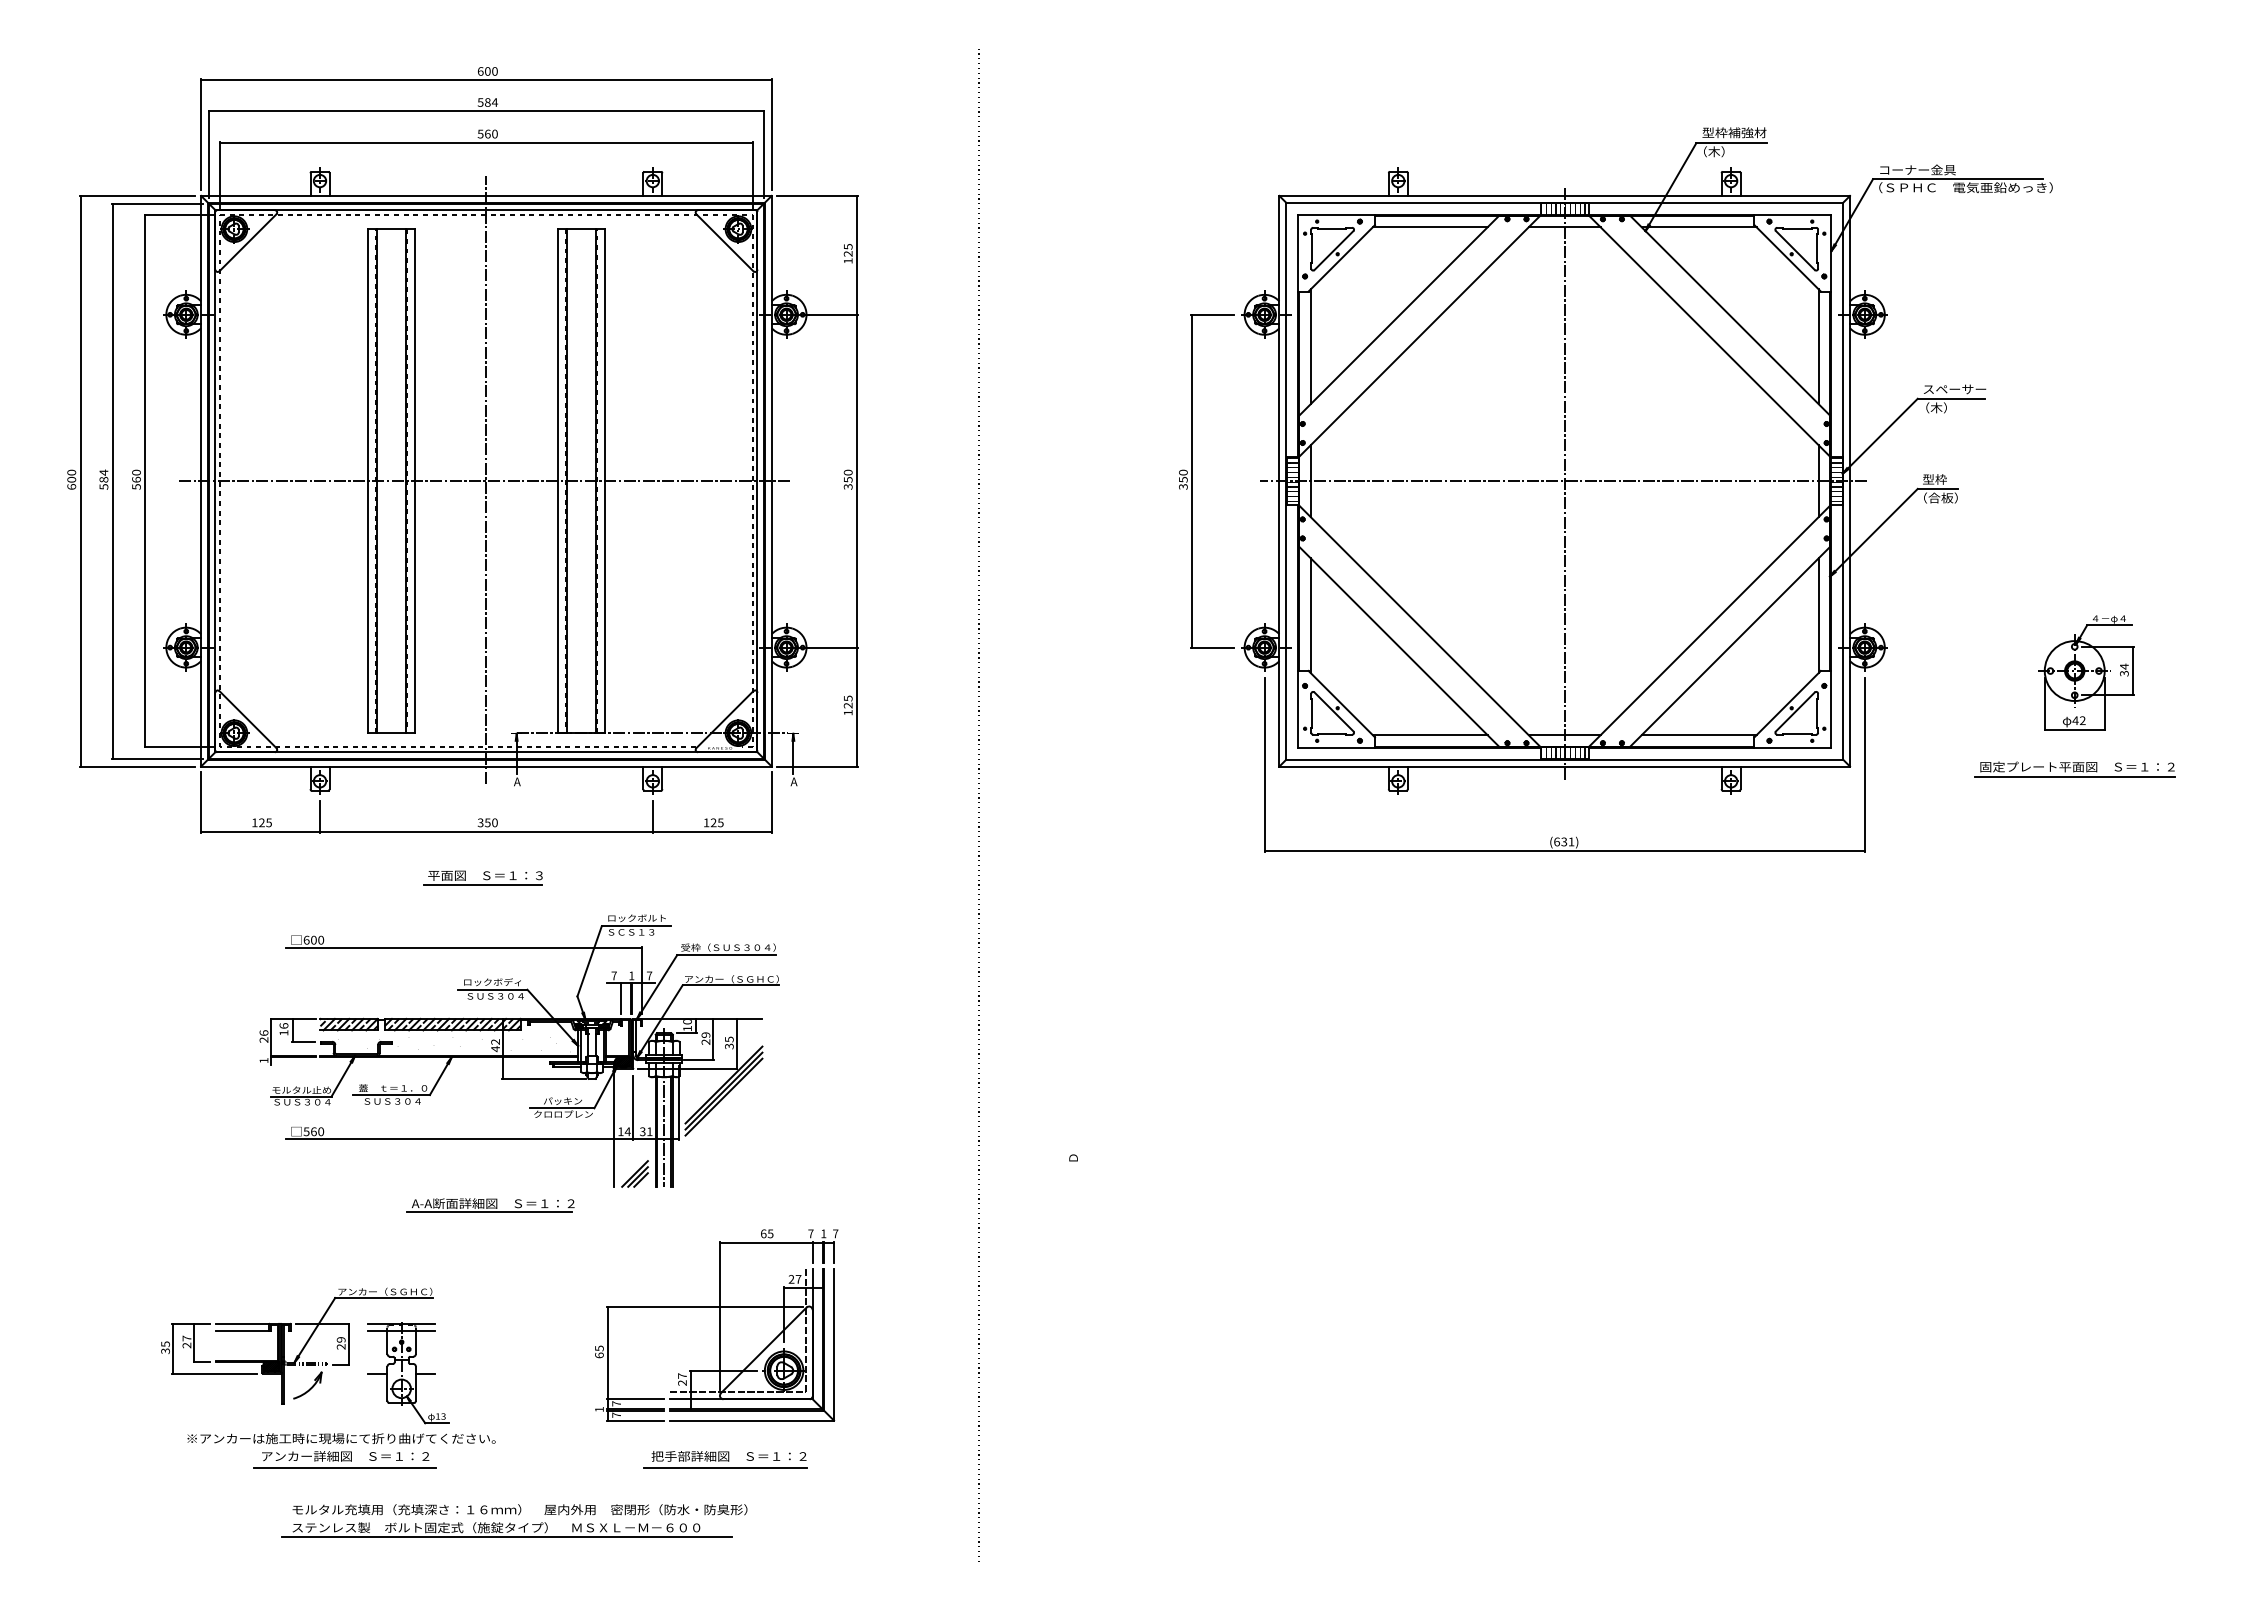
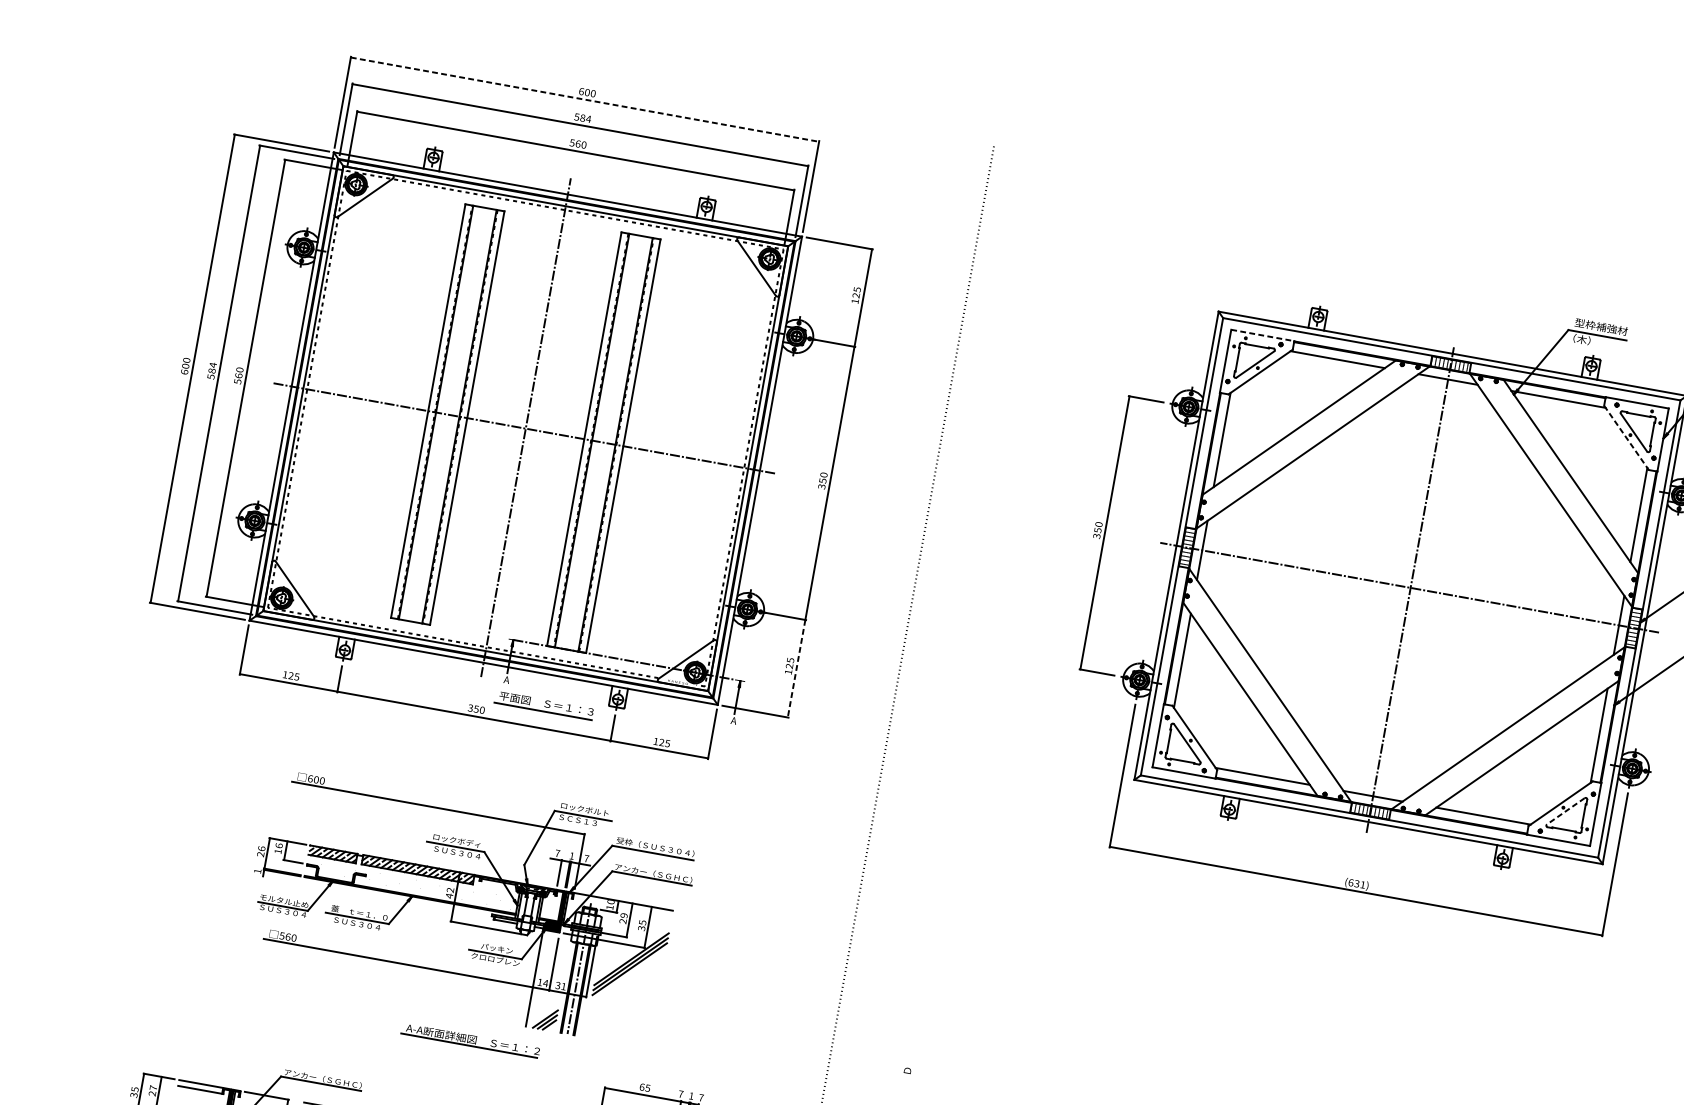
line: (486, 80) -> (585, 99), solid -> dashed
line: (1337, 214) -> (1263, 335), solid -> dashed
line: (1787, 258) -> (1626, 438), solid -> dashed
line: (857, 707) -> (796, 669), solid -> dashed
line: (1795, 711) -> (1566, 810), solid -> dashed
part: (482, 877) -> (543, 704), moved
part: (490, 1205) -> (470, 1040), moved

